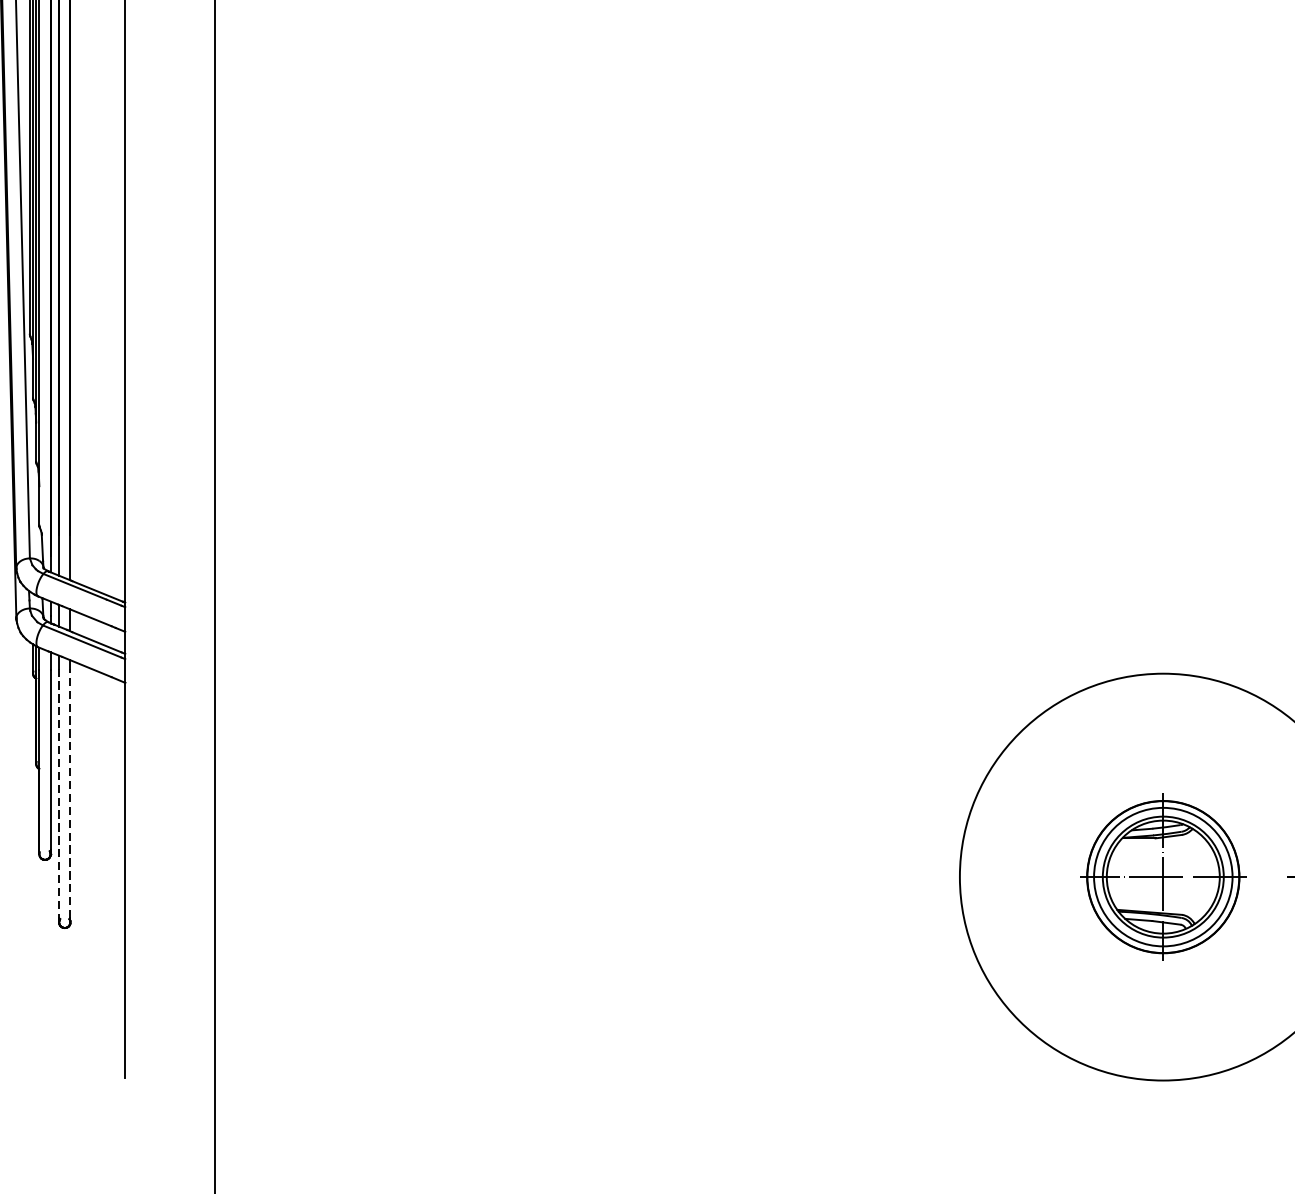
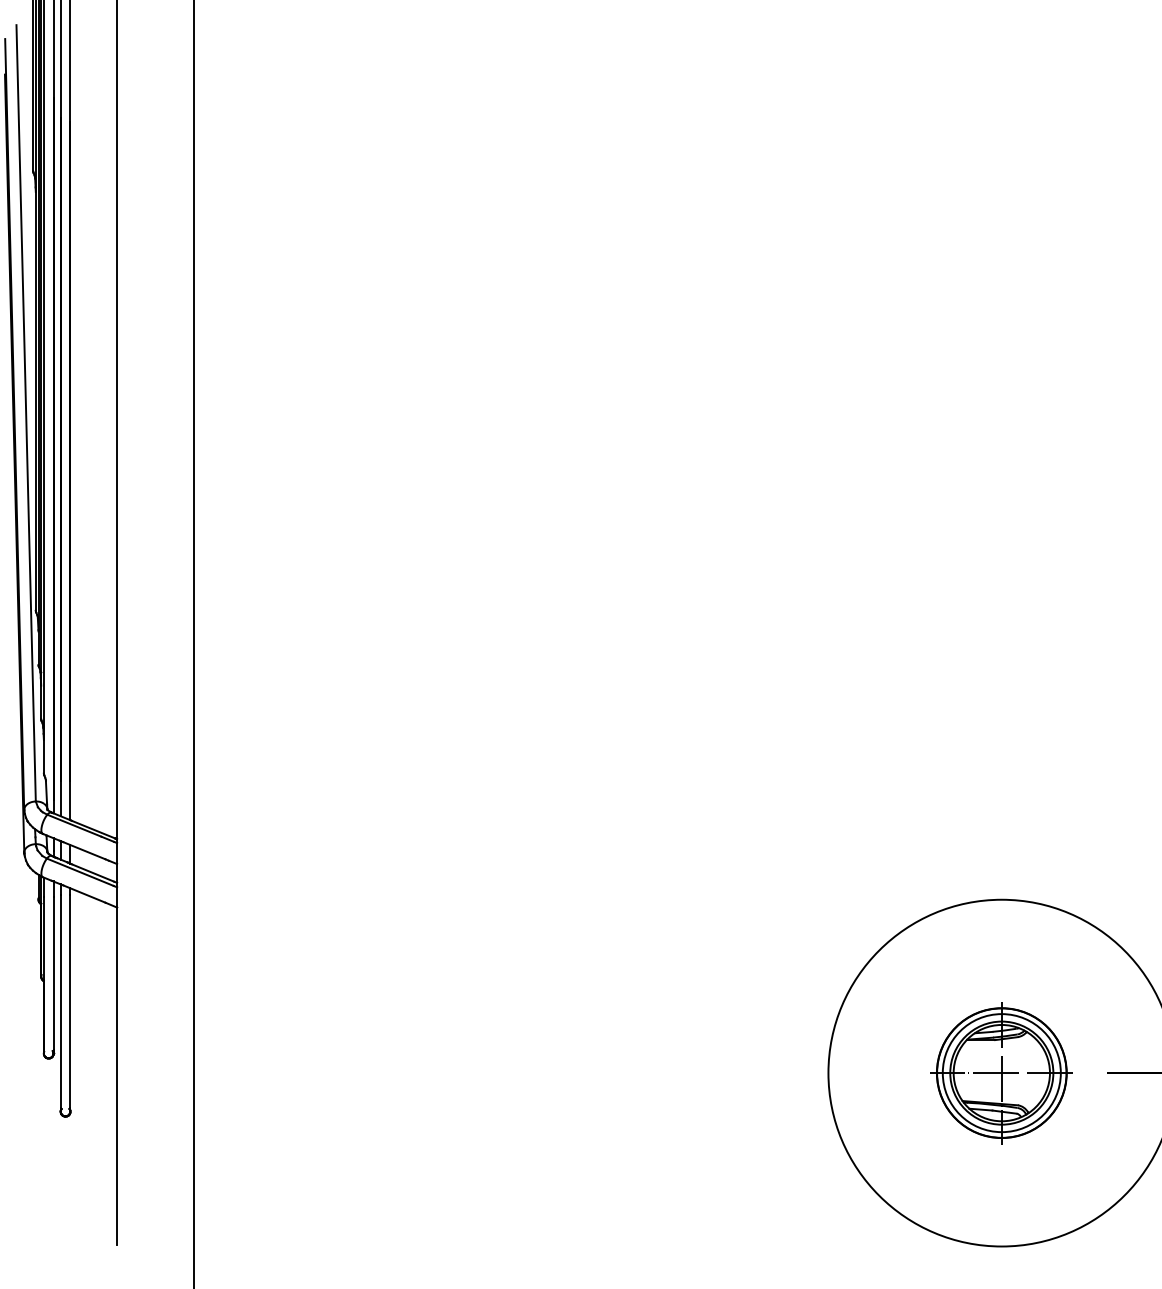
line: (70, 793) -> (70, 1001), dashed -> solid
line: (58, 794) -> (60, 1002), dashed -> solid

